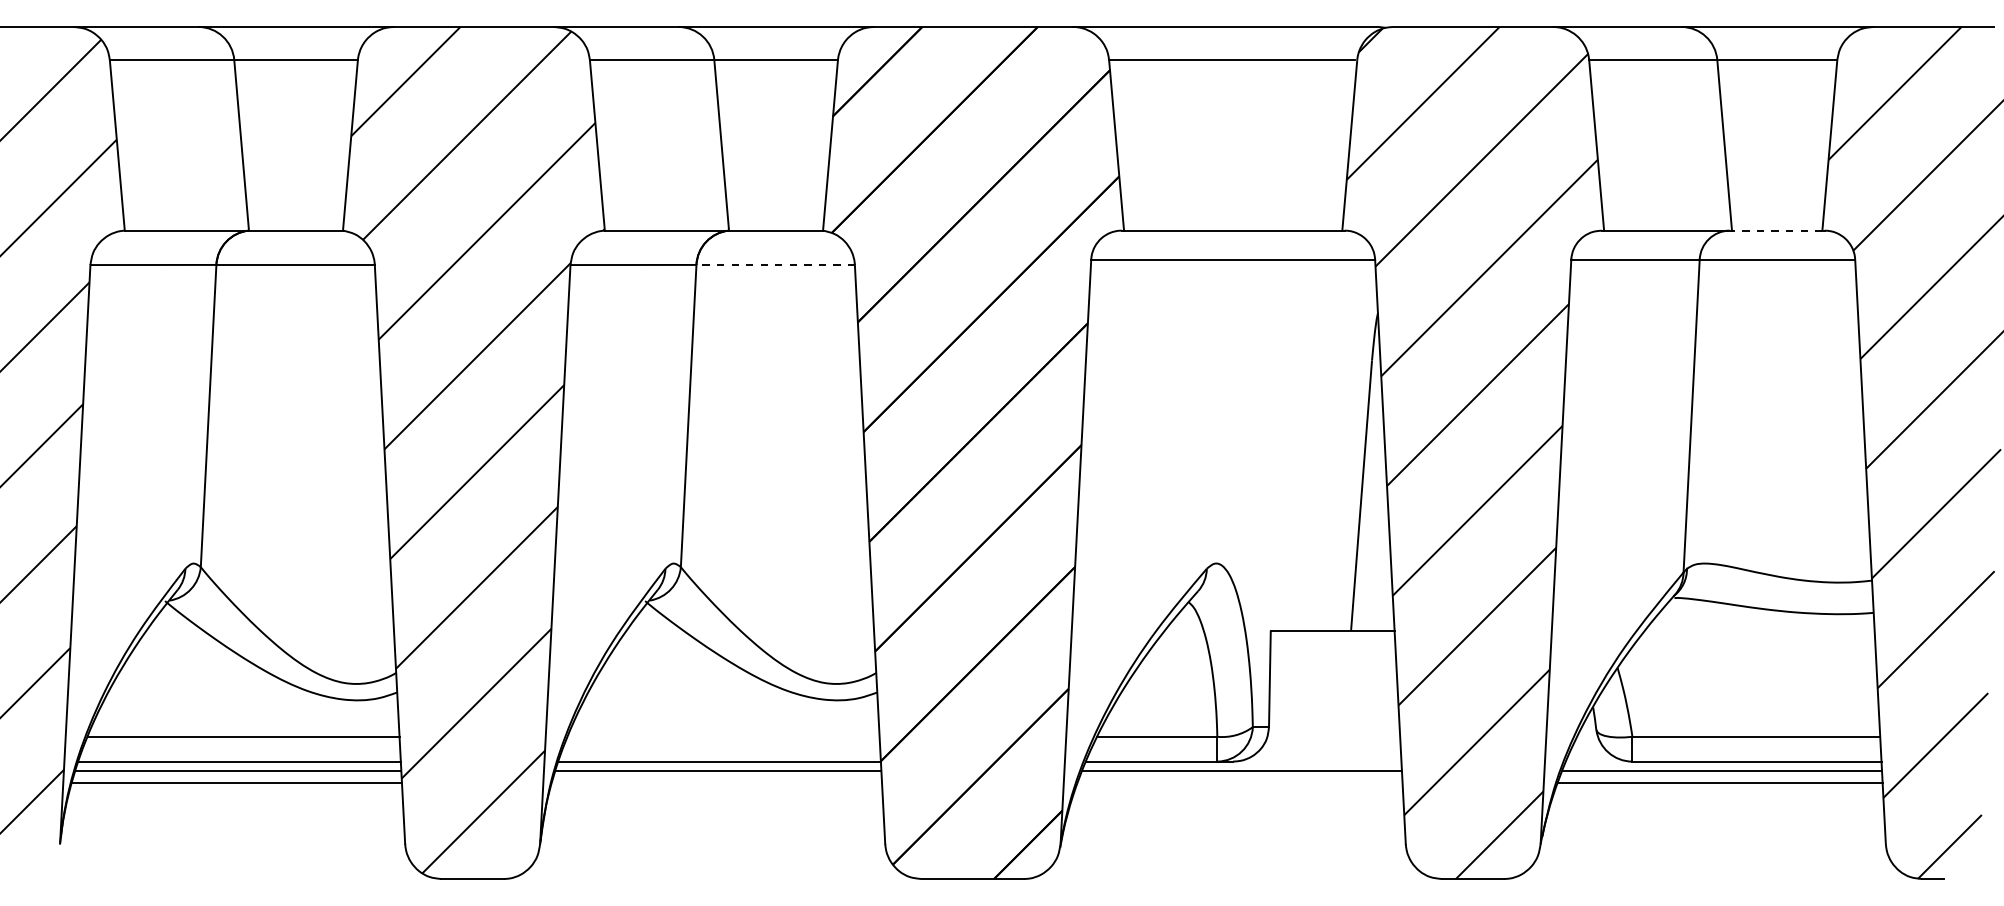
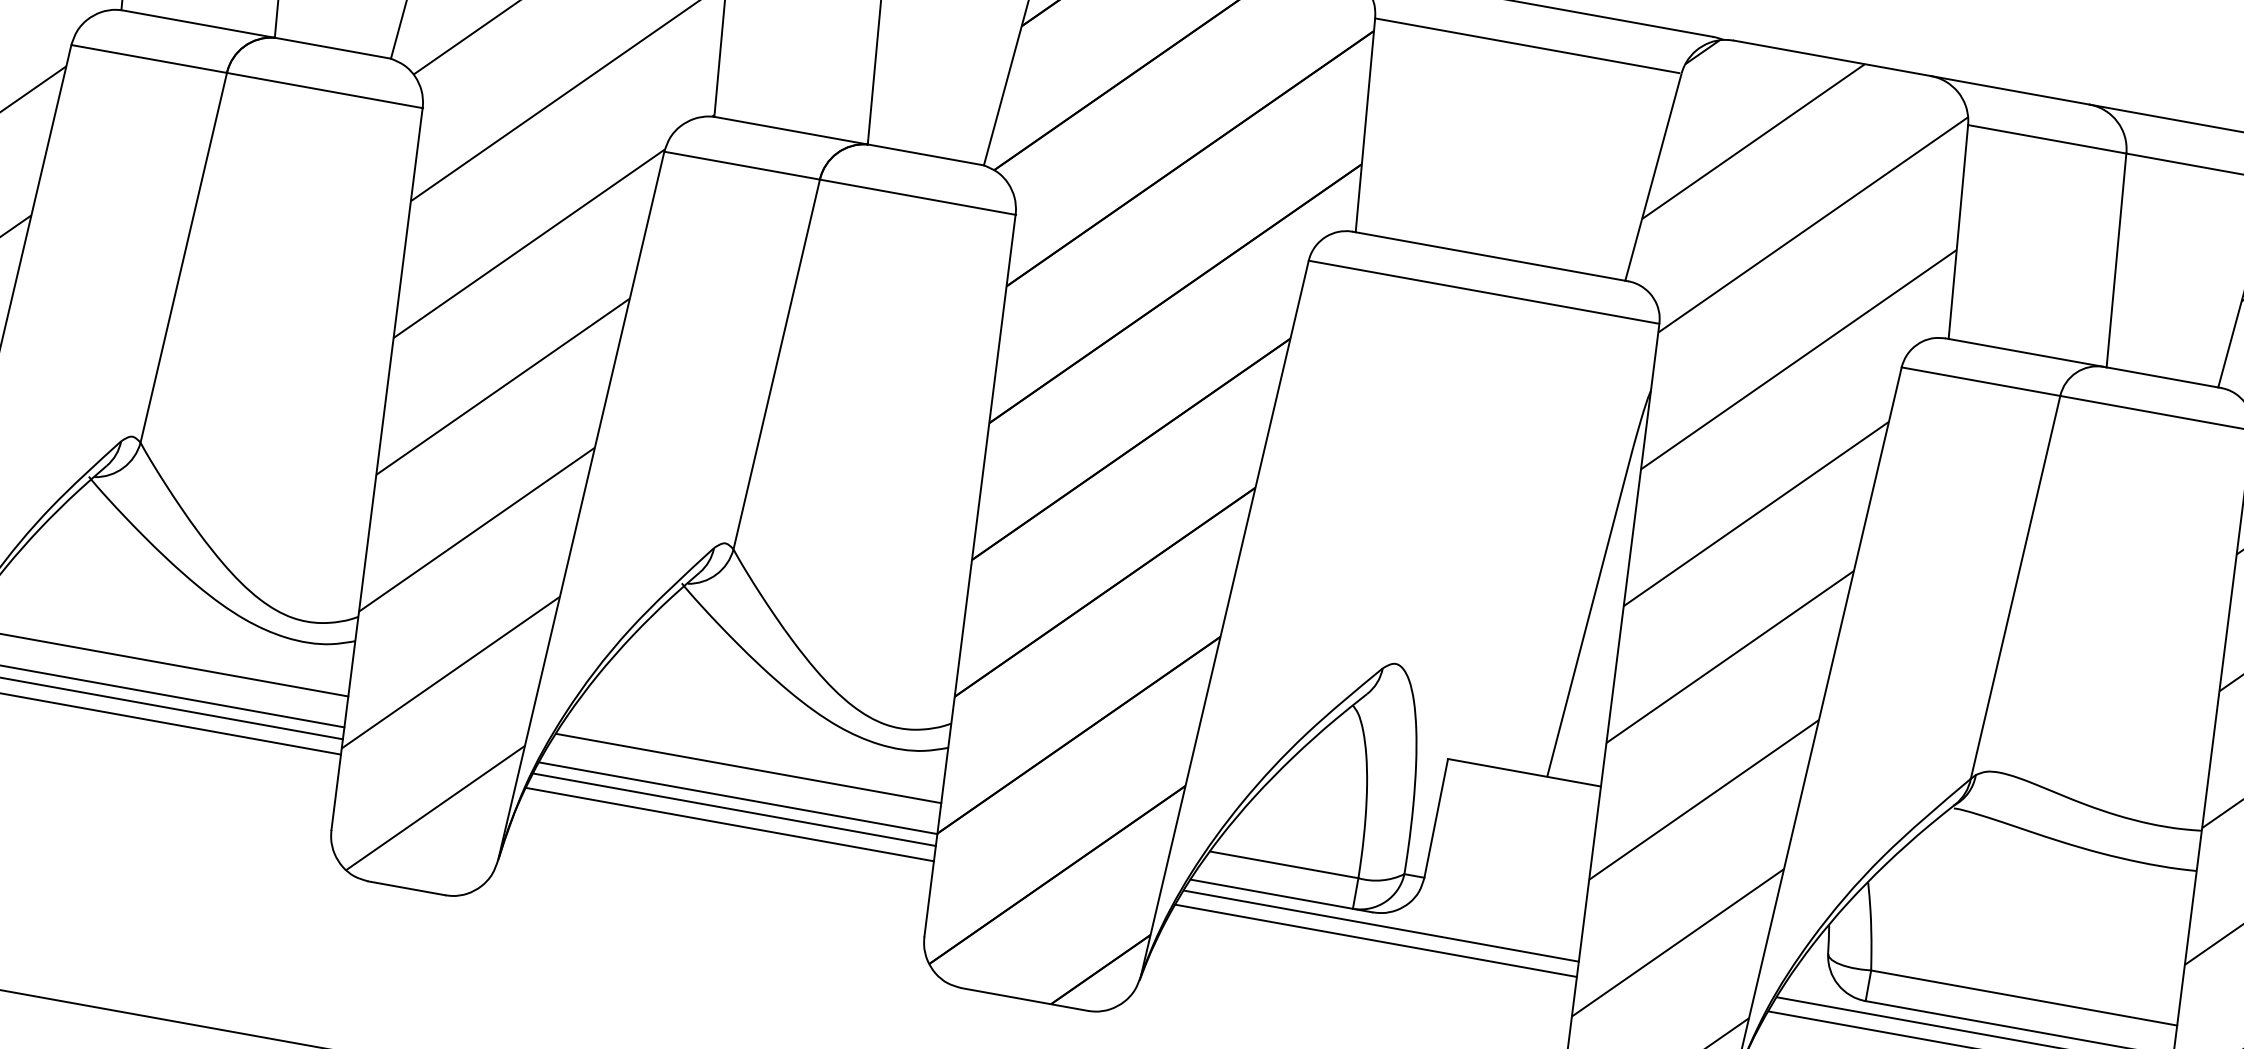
line: (1776, 230) -> (2161, 377), dashed -> solid
line: (775, 264) -> (917, 196), dashed -> solid
line: (723, 736) -> (748, 768), added
line: (716, 783) -> (729, 824), added
line: (1239, 783) -> (1375, 940), added

